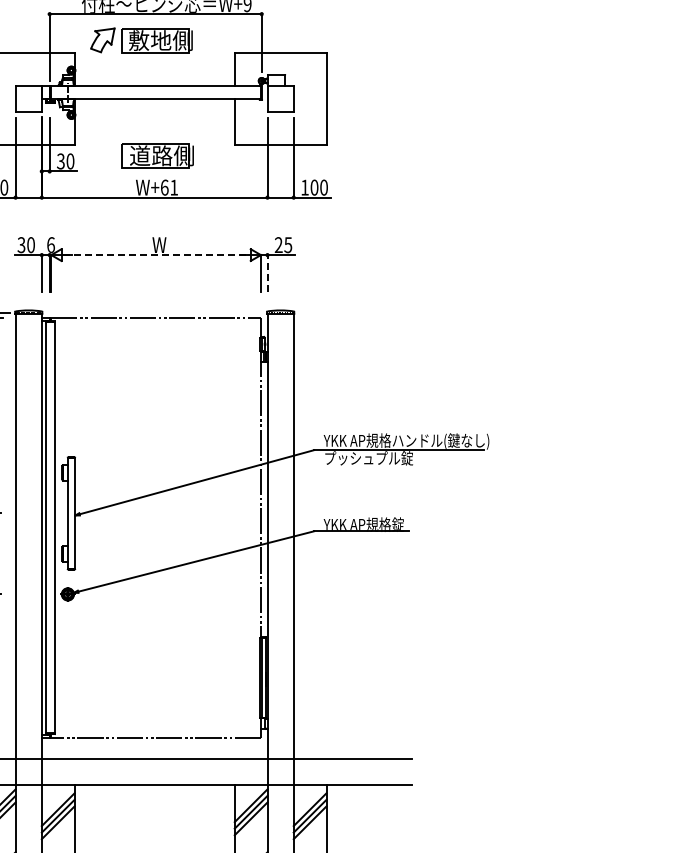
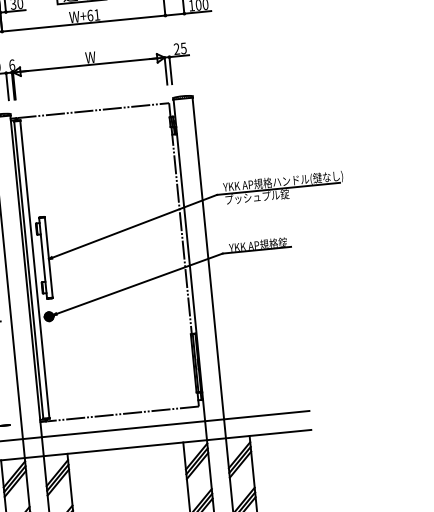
line: (156, 255) -> (89, 65), dashed -> solid
line: (267, 273) -> (170, 70), dashed -> solid

